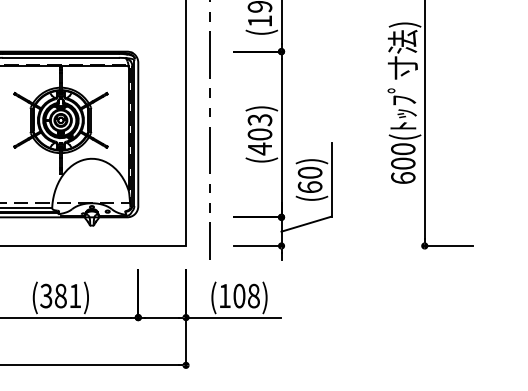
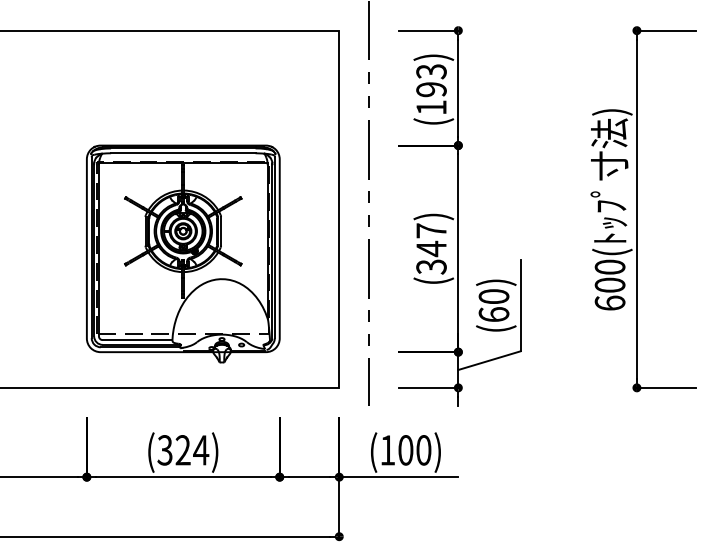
text: (260, 135) -> (431, 249), (403) -> (347)
text: (68, 296) -> (192, 450), (381) -> (324)
text: (253, 296) -> (423, 450), (108) -> (100)

